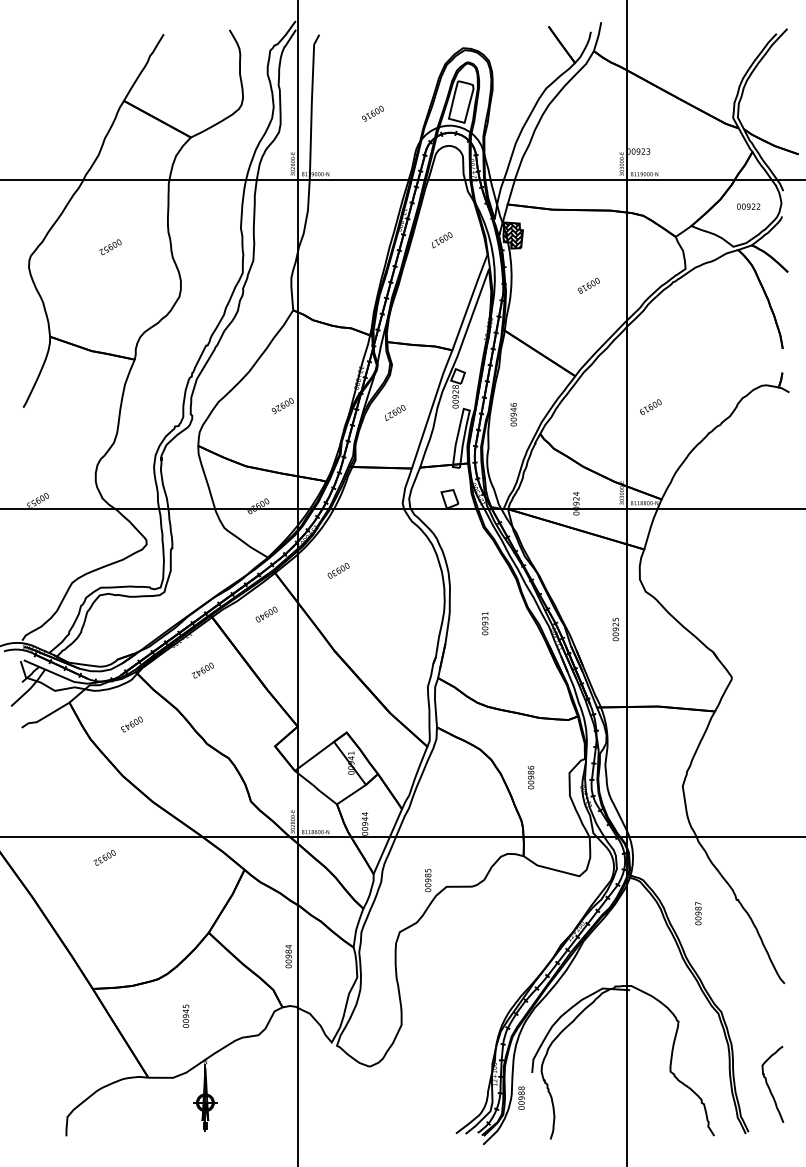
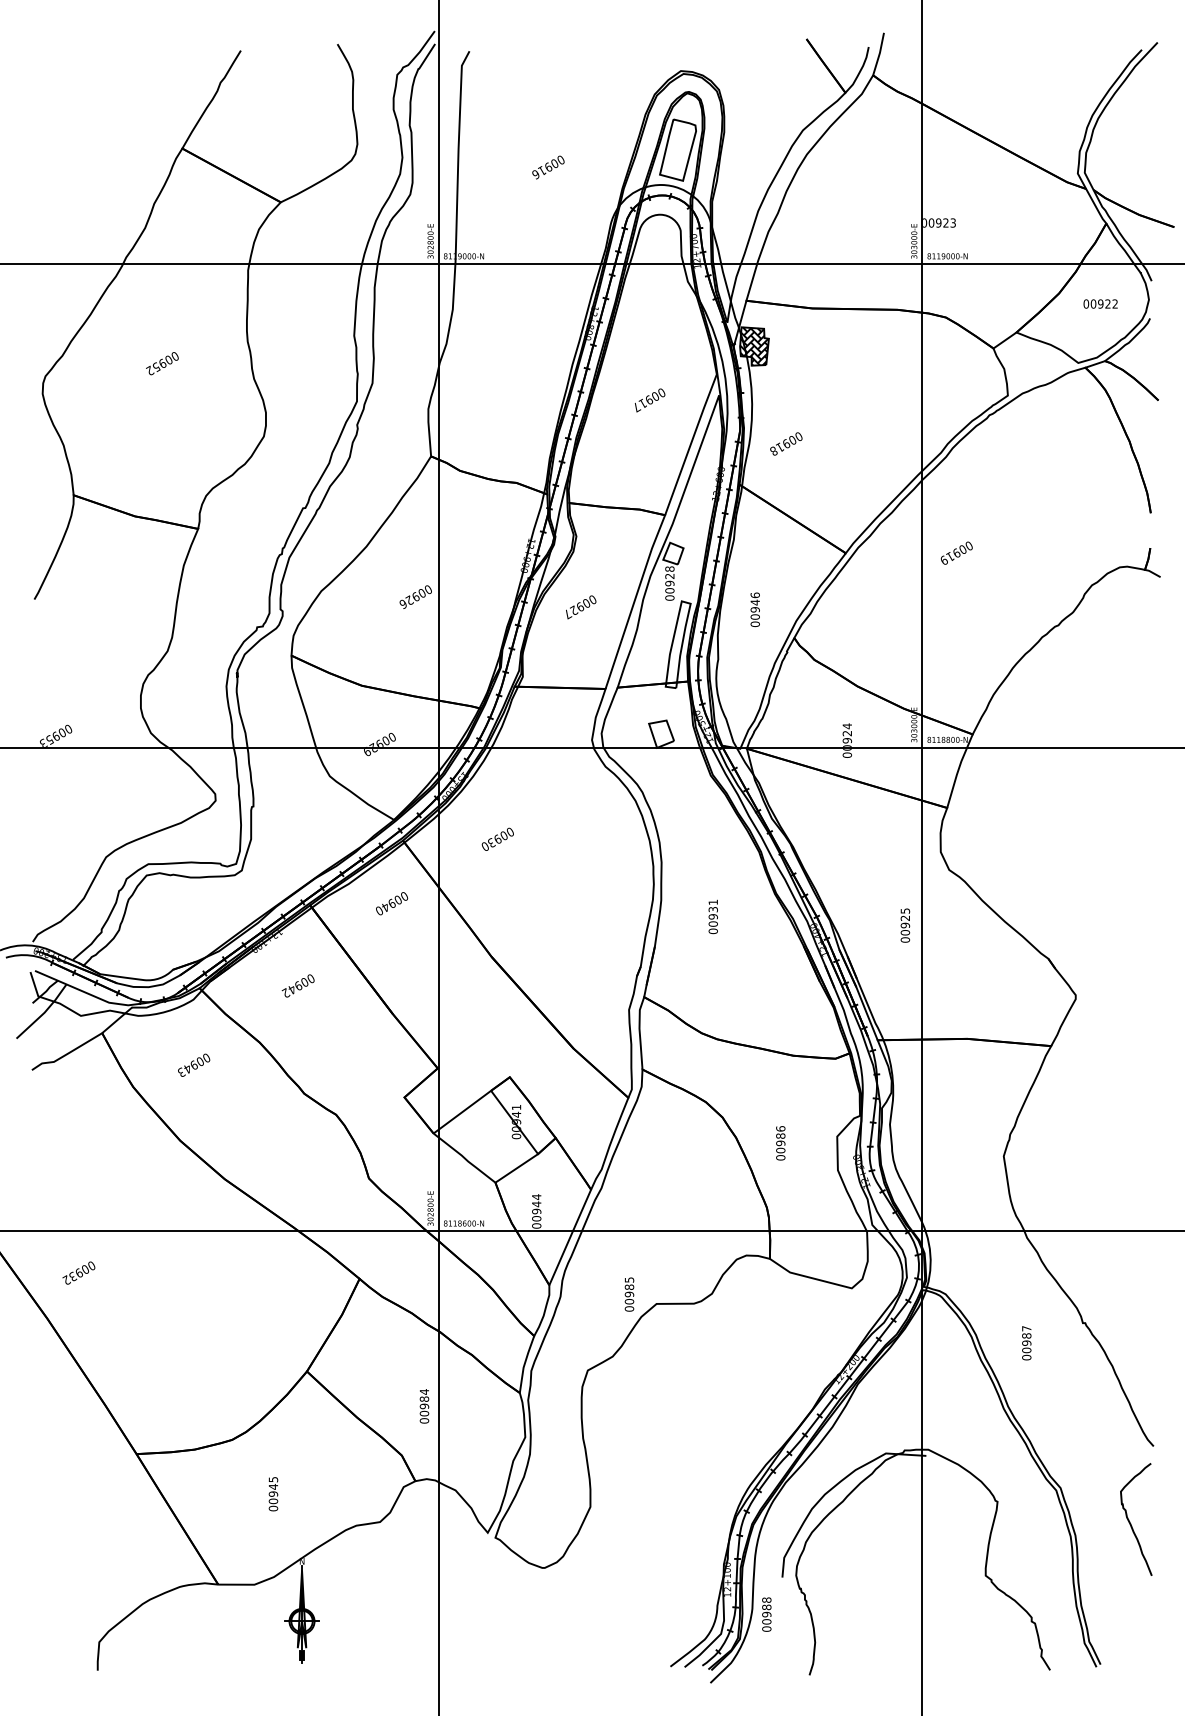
text: (441, 240) -> (649, 400), moved
text: (588, 285) -> (785, 443), moved
text: (650, 406) -> (956, 552), moved
text: (104, 857) -> (78, 1272), moved
curve: (768, 1084) -> (1129, 1519), moved

